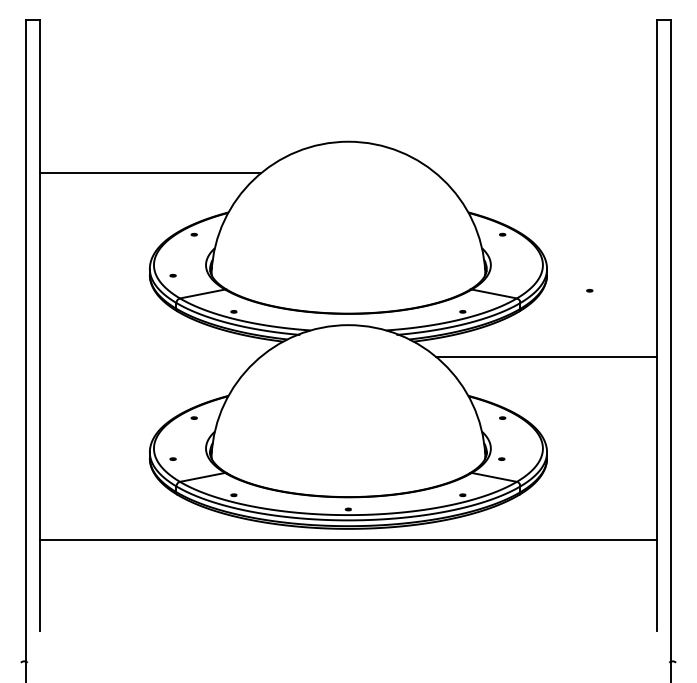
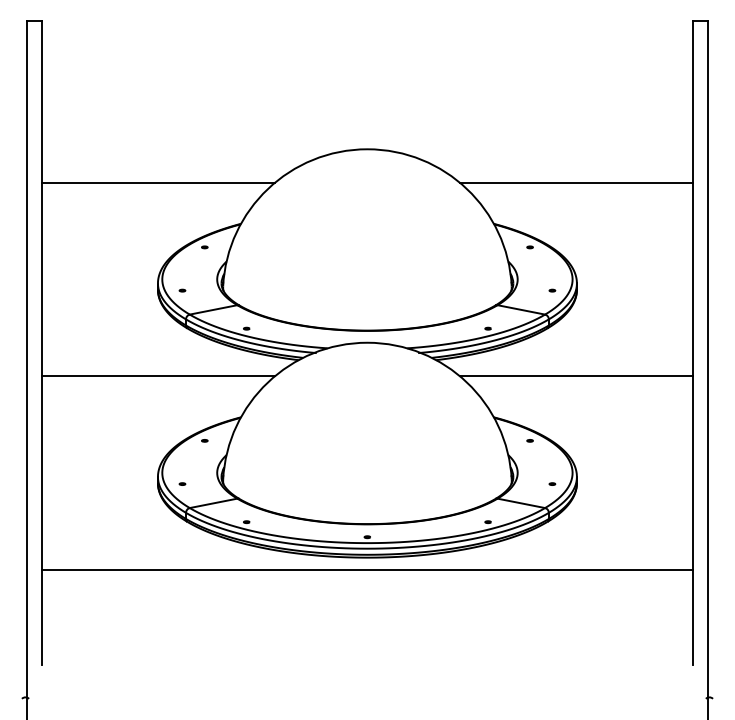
line: (545, 173) -> (575, 182), added
part: (589, 290) -> (552, 290), moved
line: (150, 356) -> (158, 375), added
part: (501, 458) -> (552, 483), moved

